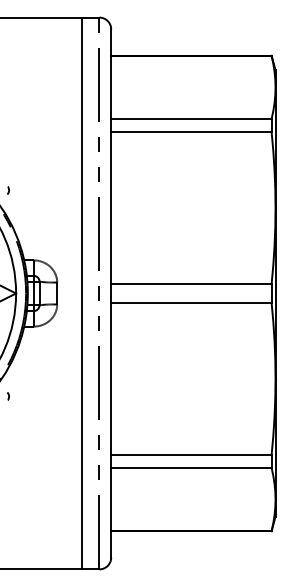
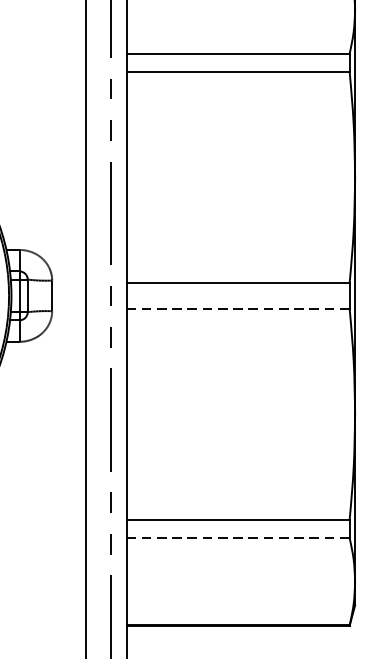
line: (190, 302) -> (237, 308), solid -> dashed
line: (190, 468) -> (237, 538), solid -> dashed

